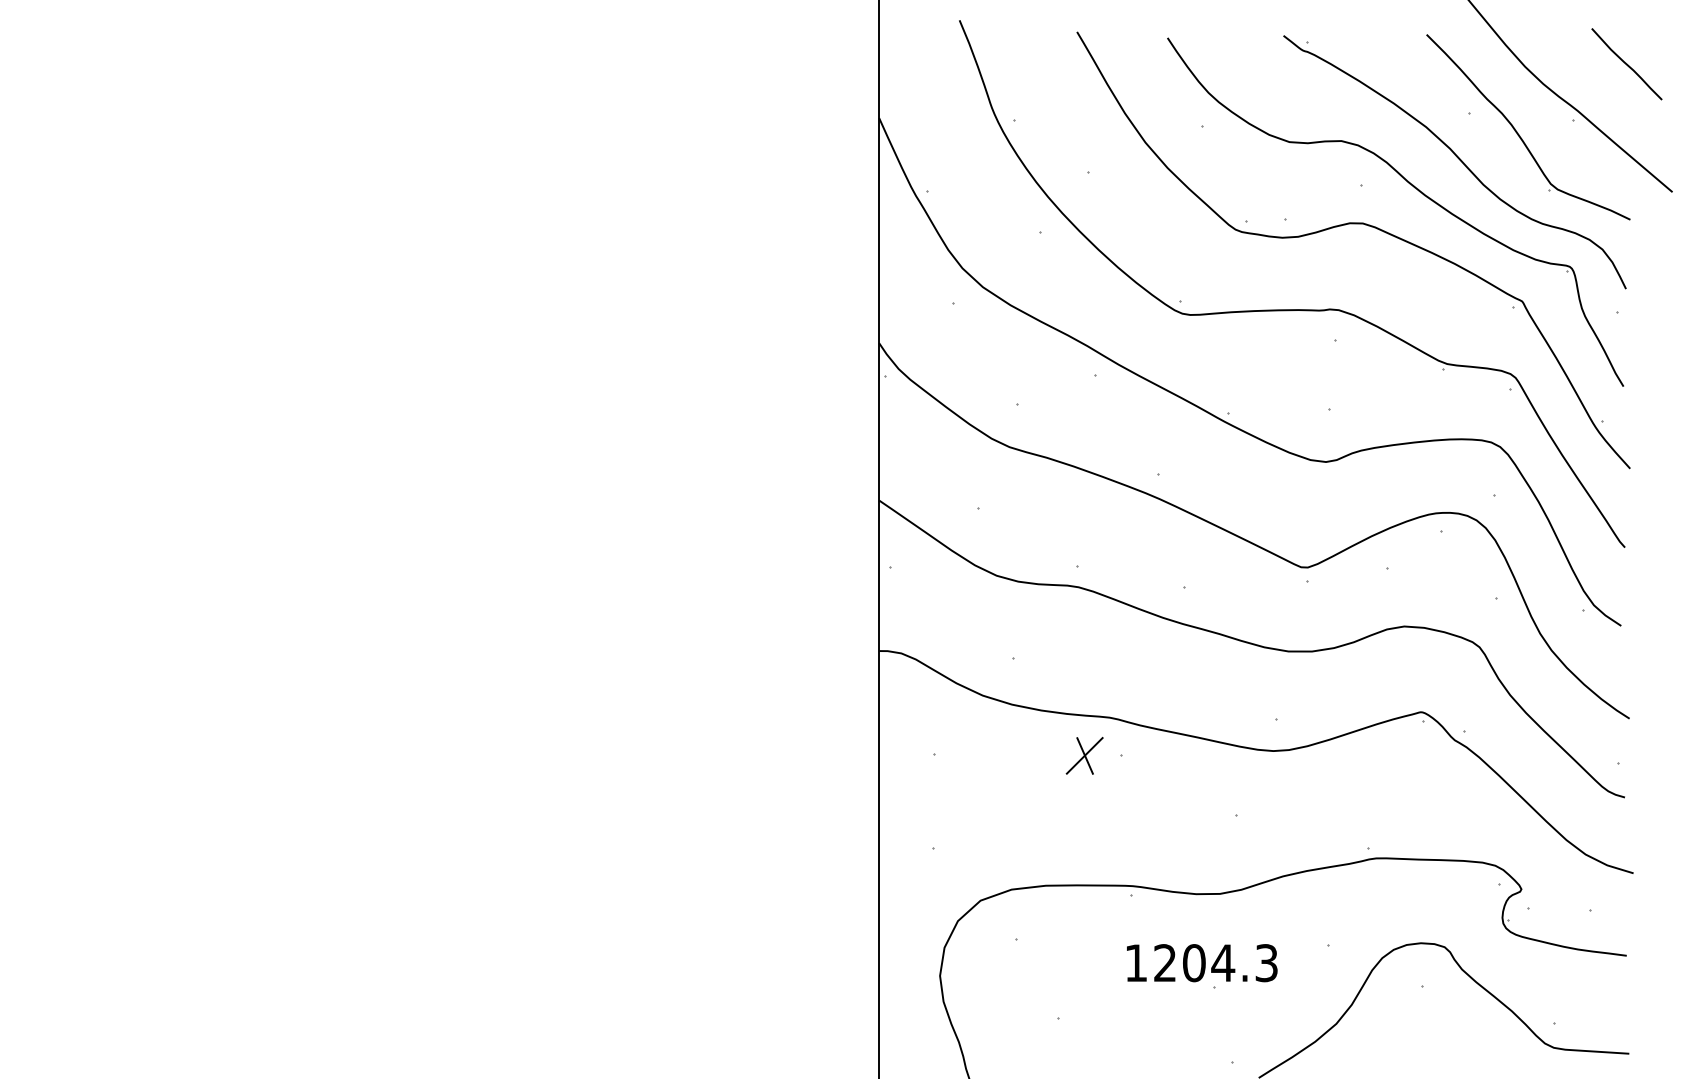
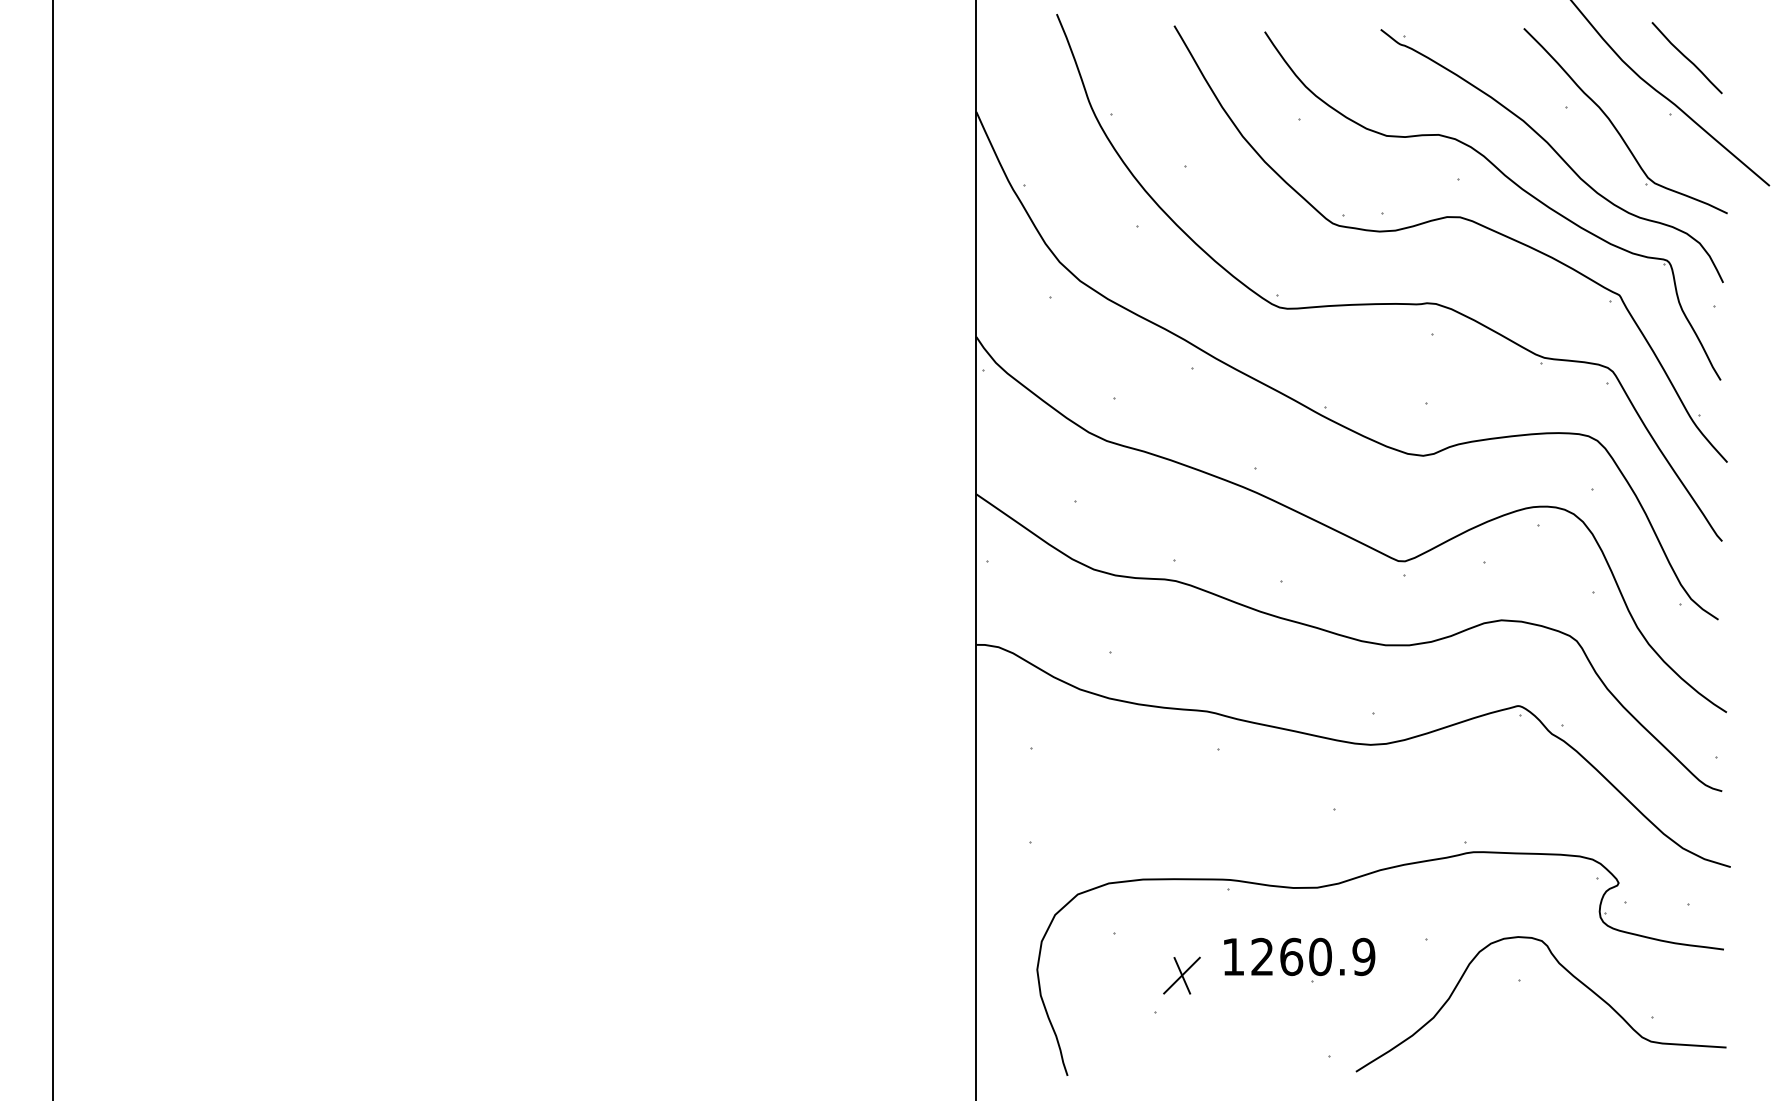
curve: (1626, 64) -> (1686, 58), moved
part: (1084, 755) -> (1181, 975), moved
text: (1230, 962) -> (1327, 956), 1204.3 -> 1260.9

